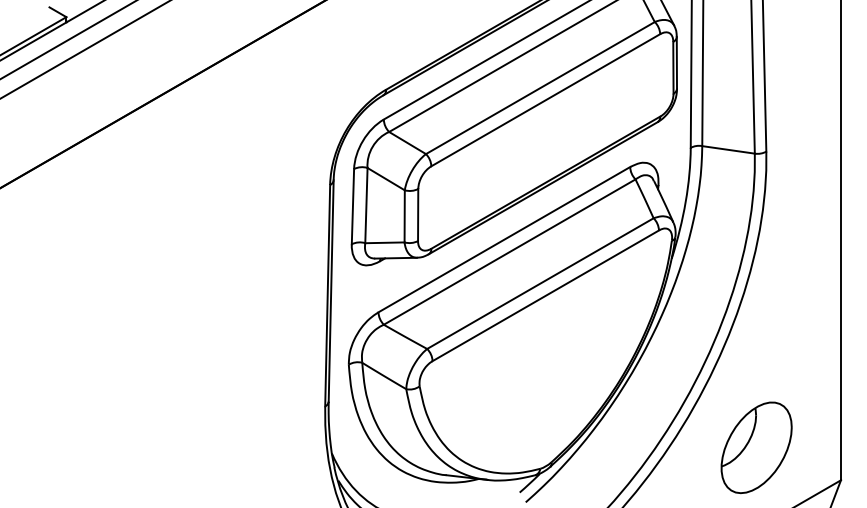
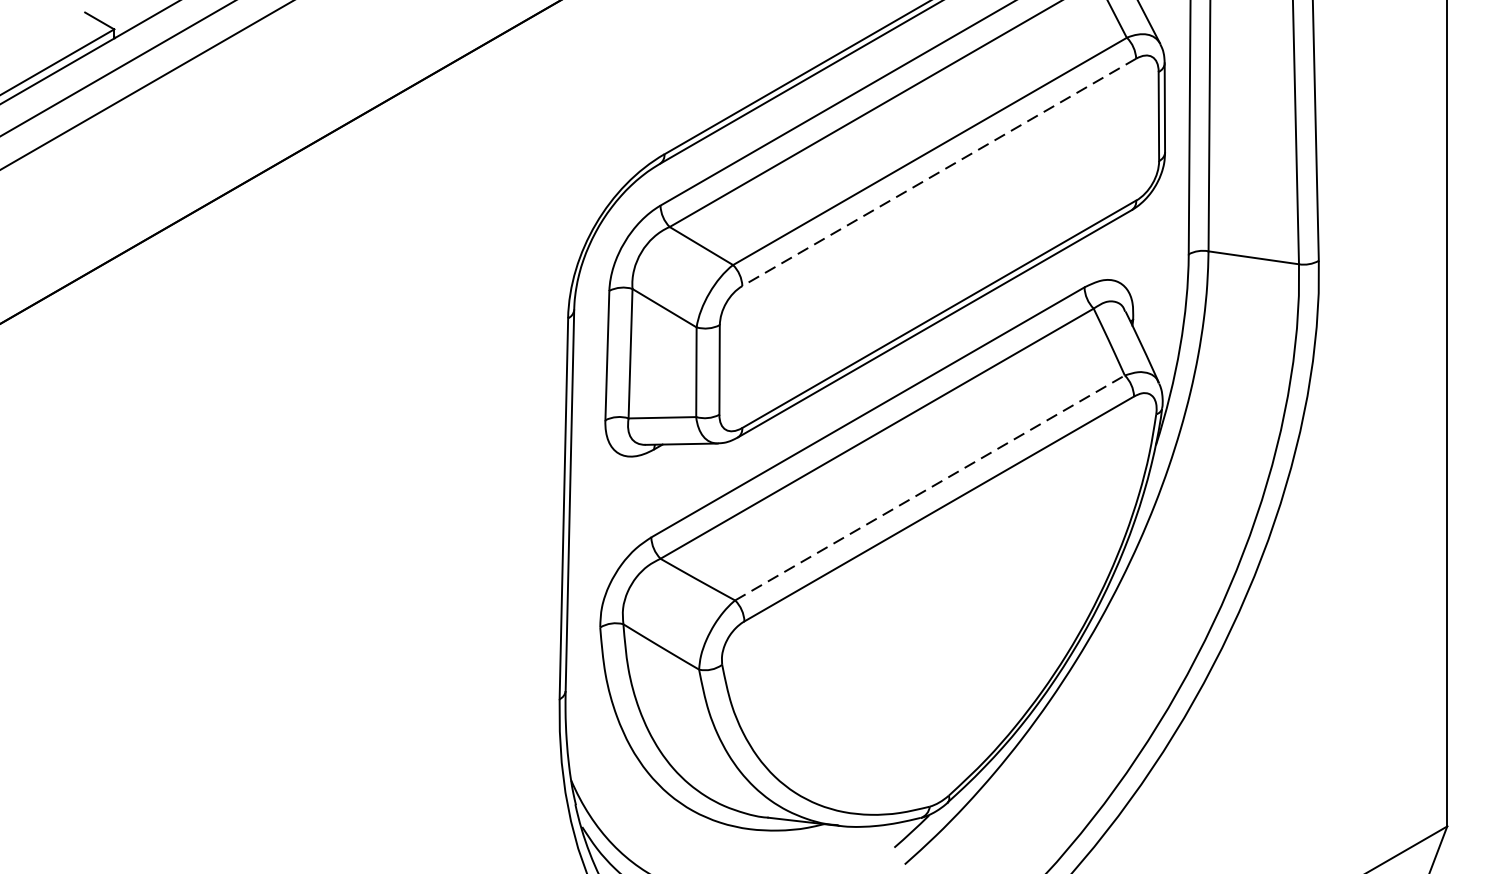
line: (545, 100) -> (938, 172), solid -> dashed
line: (540, 283) -> (930, 487), solid -> dashed
part: (756, 447) -> (1301, 770), removed

